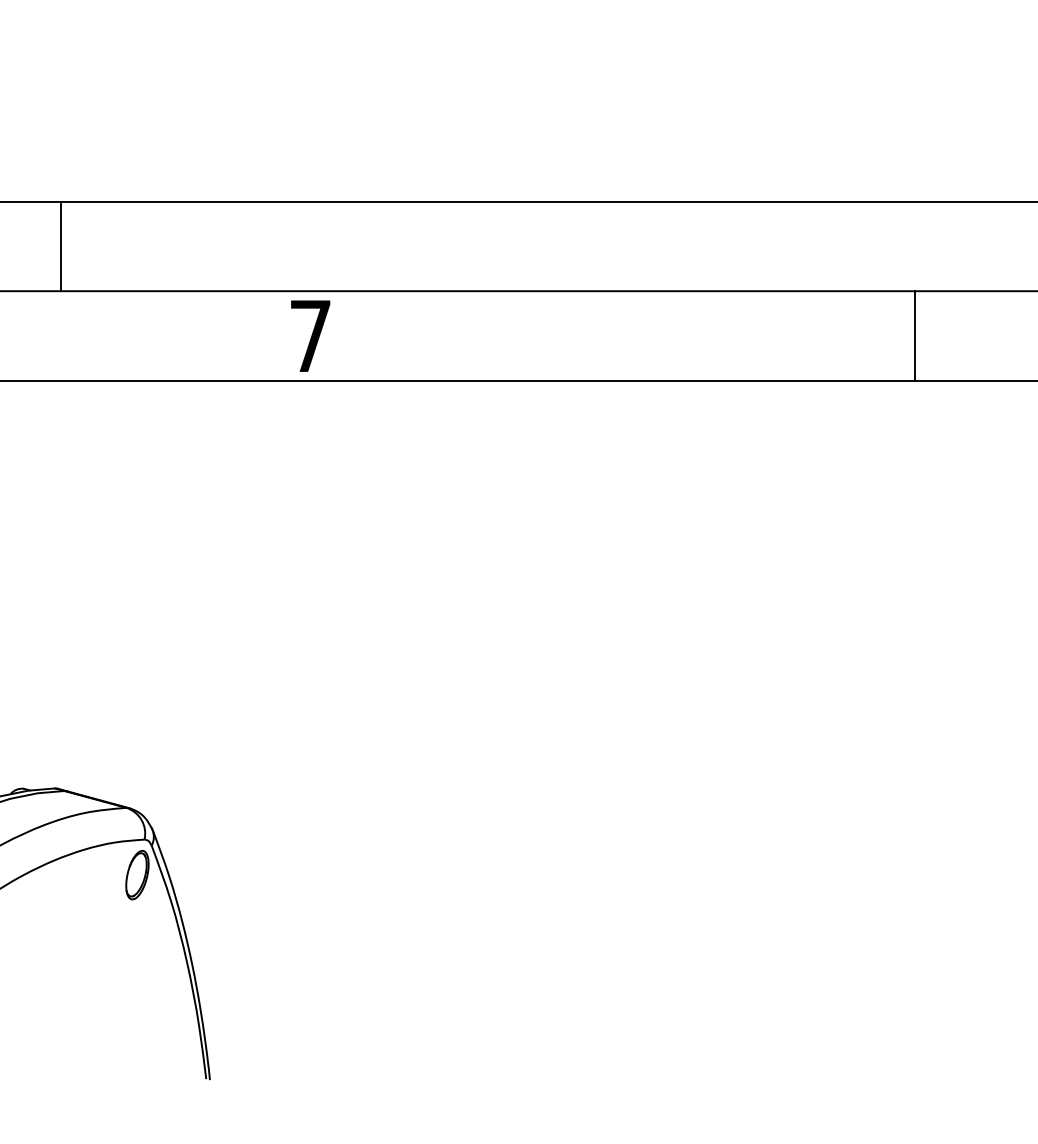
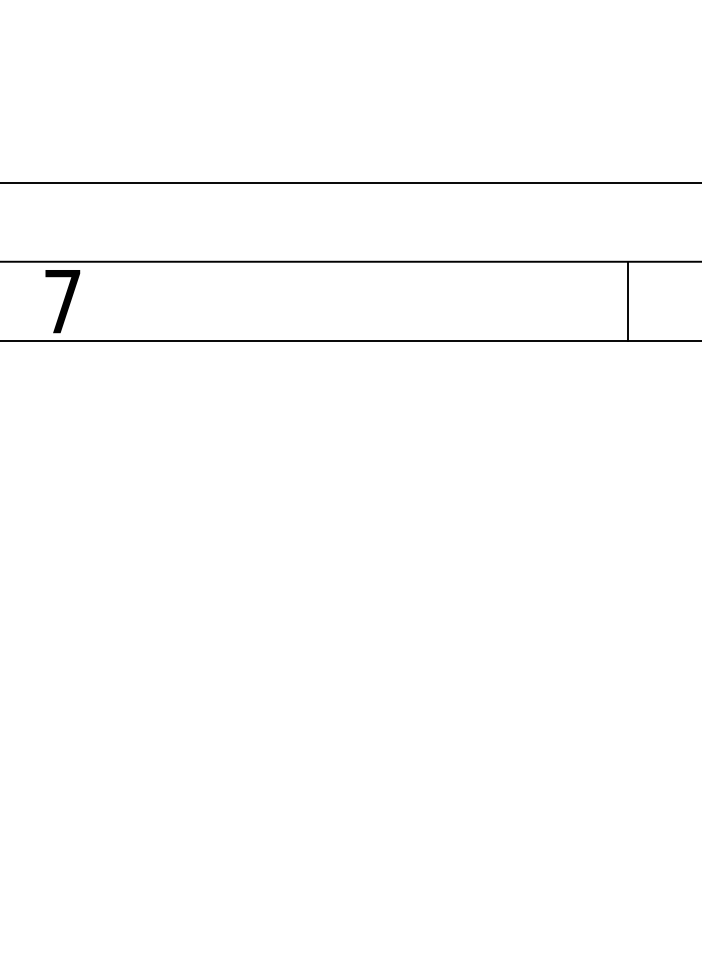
line: (915, 335) -> (628, 300), moved

